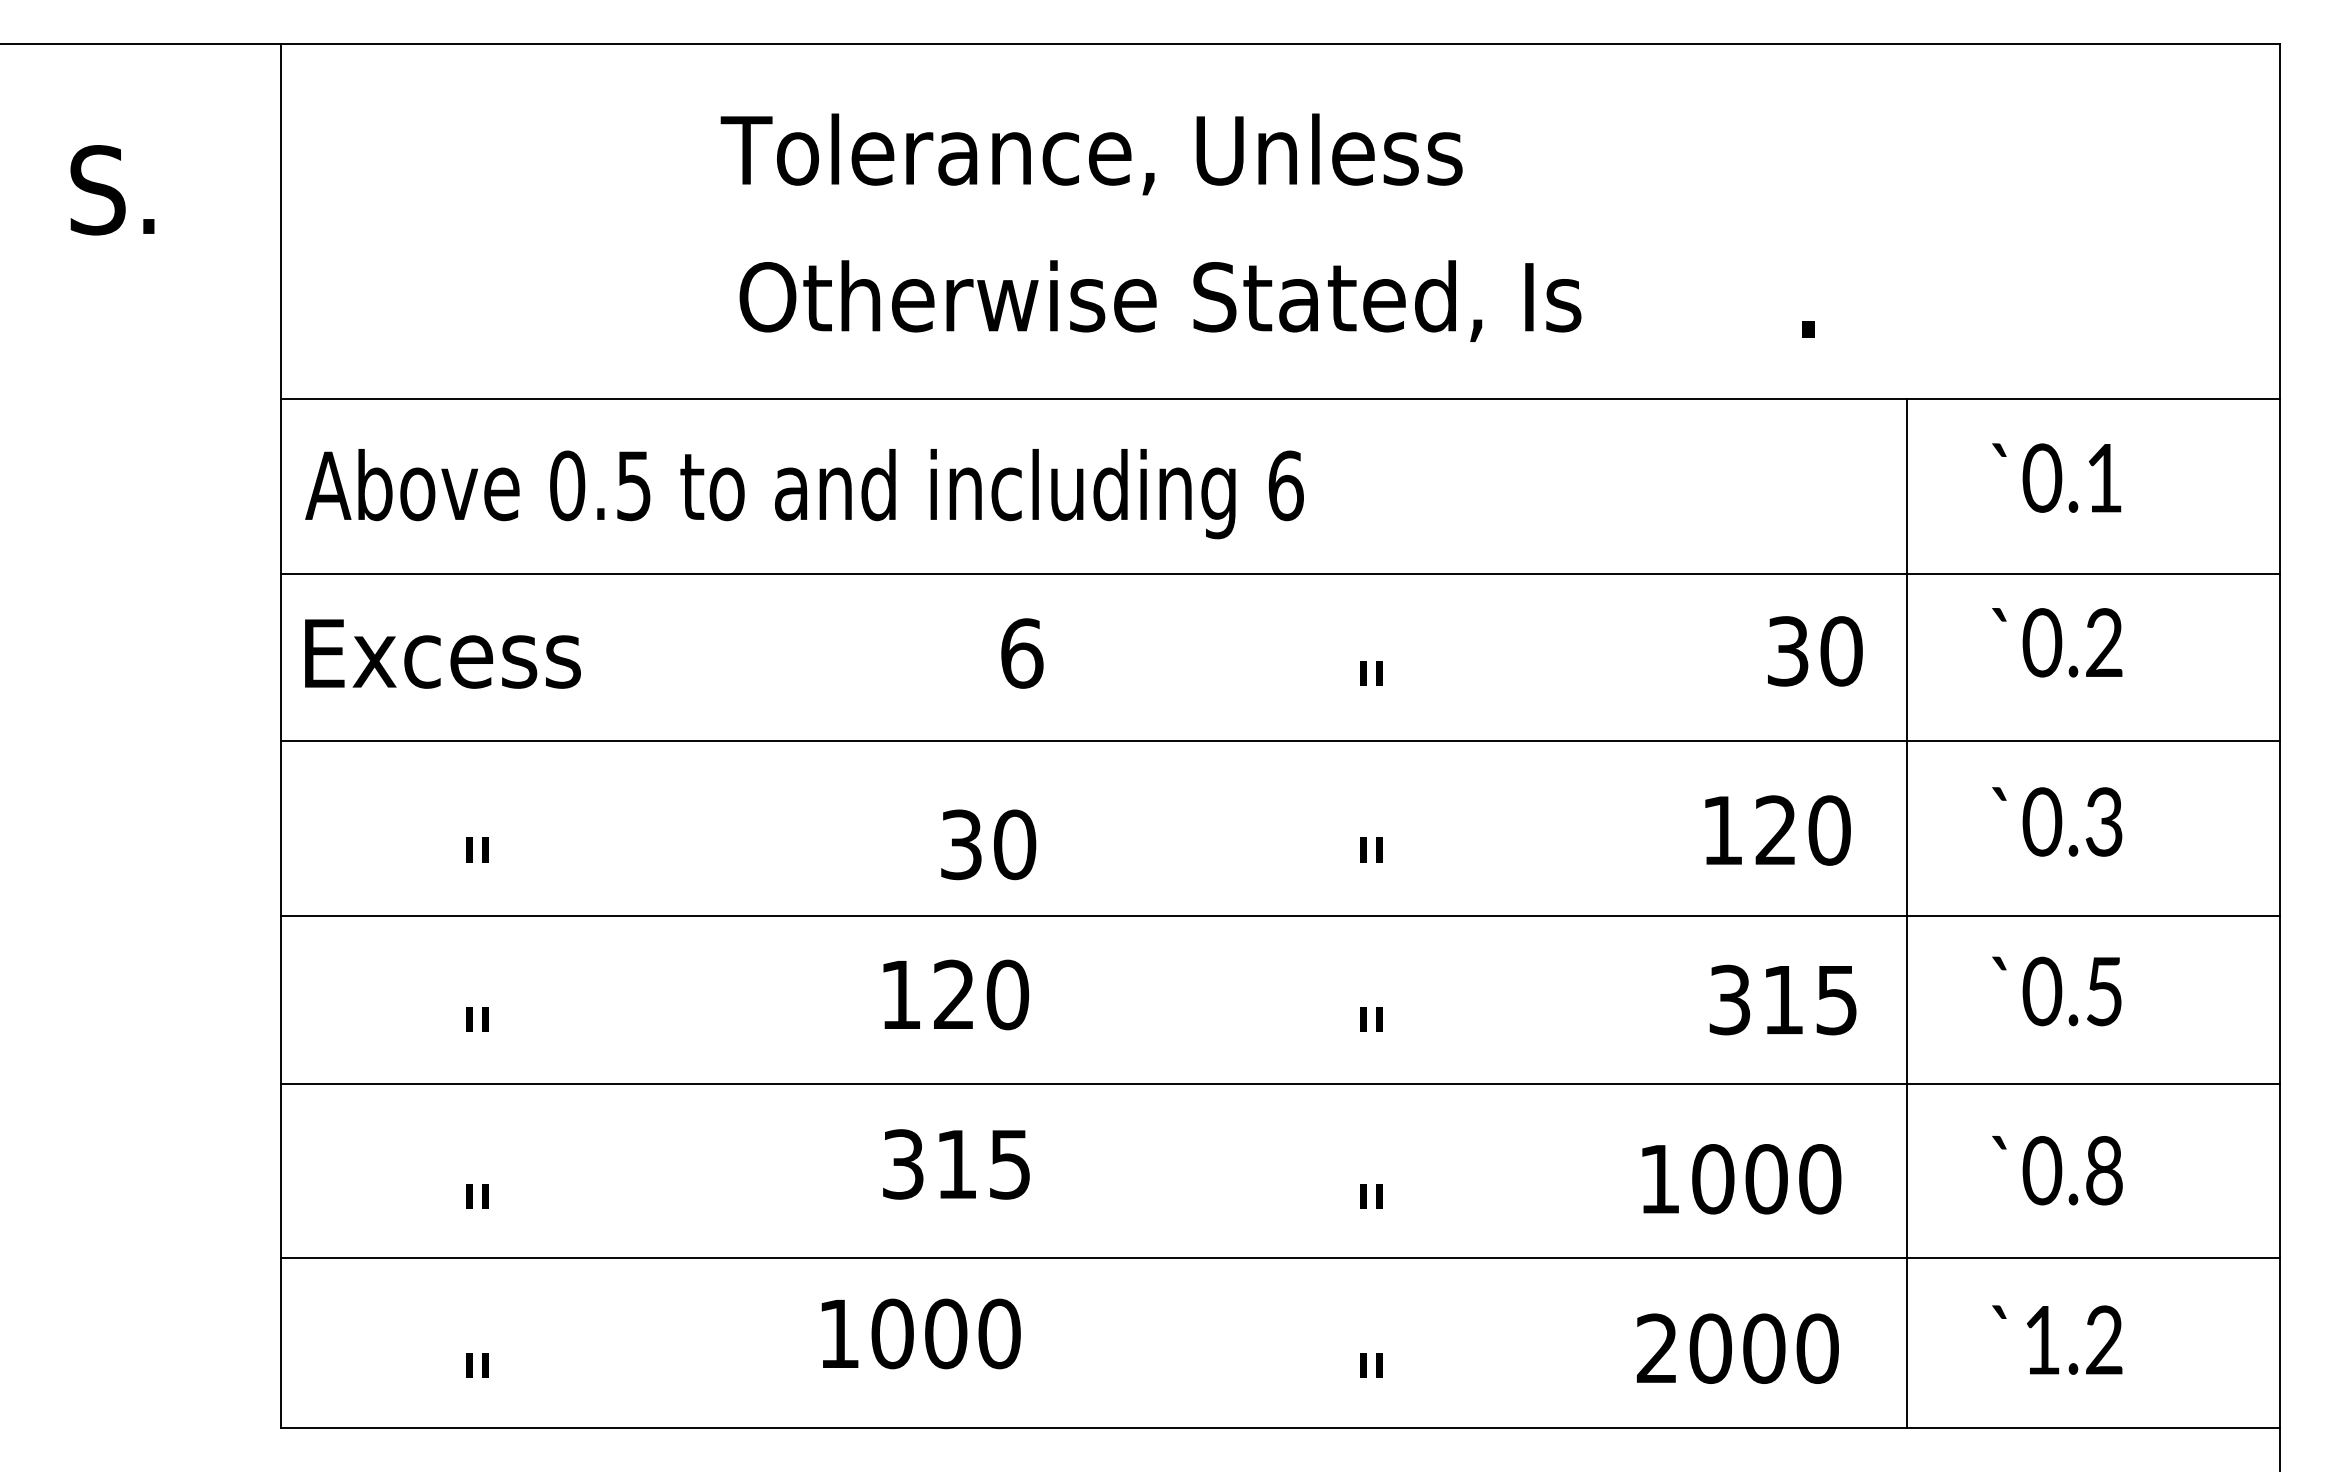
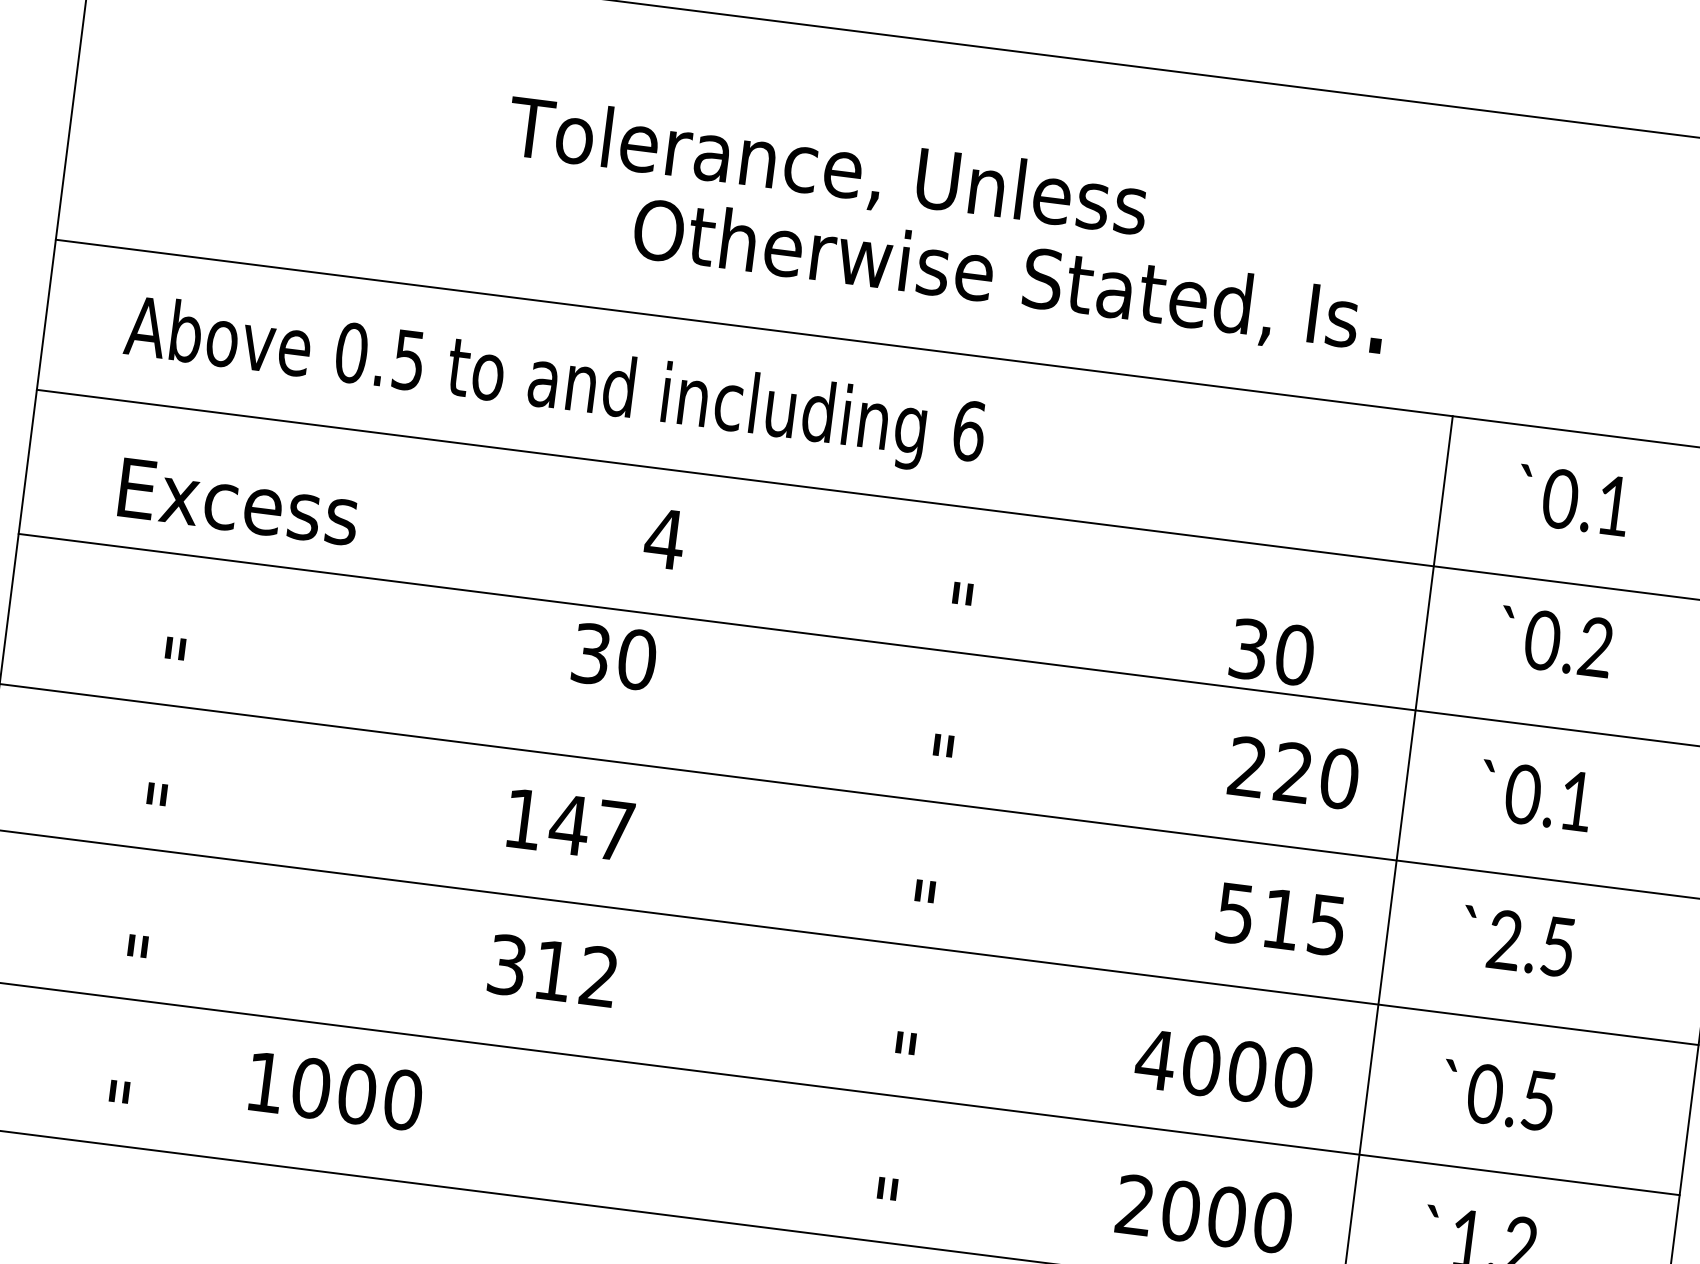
text: (1091, 154) -> (827, 169), moved
text: (1160, 300) -> (996, 276), moved
text: (804, 494) -> (554, 386), moved
text: (1815, 651) -> (1272, 652), moved
text: (442, 653) -> (238, 501), moved
text: (1021, 653) -> (664, 538), 6 -> 4
text: (2103, 821) -> (1575, 800), 0.3 -> 0.1
text: (1721, 829) -> (1246, 766), 120 -> 220
text: (988, 844) -> (614, 656), moved
text: (2042, 991) -> (1504, 940), 0.5 -> 2.5
text: (980, 994) -> (592, 827), 120 -> 147
text: (1730, 999) -> (1236, 913), 315 -> 515
text: (1009, 1164) -> (598, 976), 315 -> 312
text: (2104, 1170) -> (1538, 1100), 0.8 -> 0.5
text: (1659, 1179) -> (1155, 1060), 1000 -> 4000
text: (920, 1333) -> (335, 1090), moved

